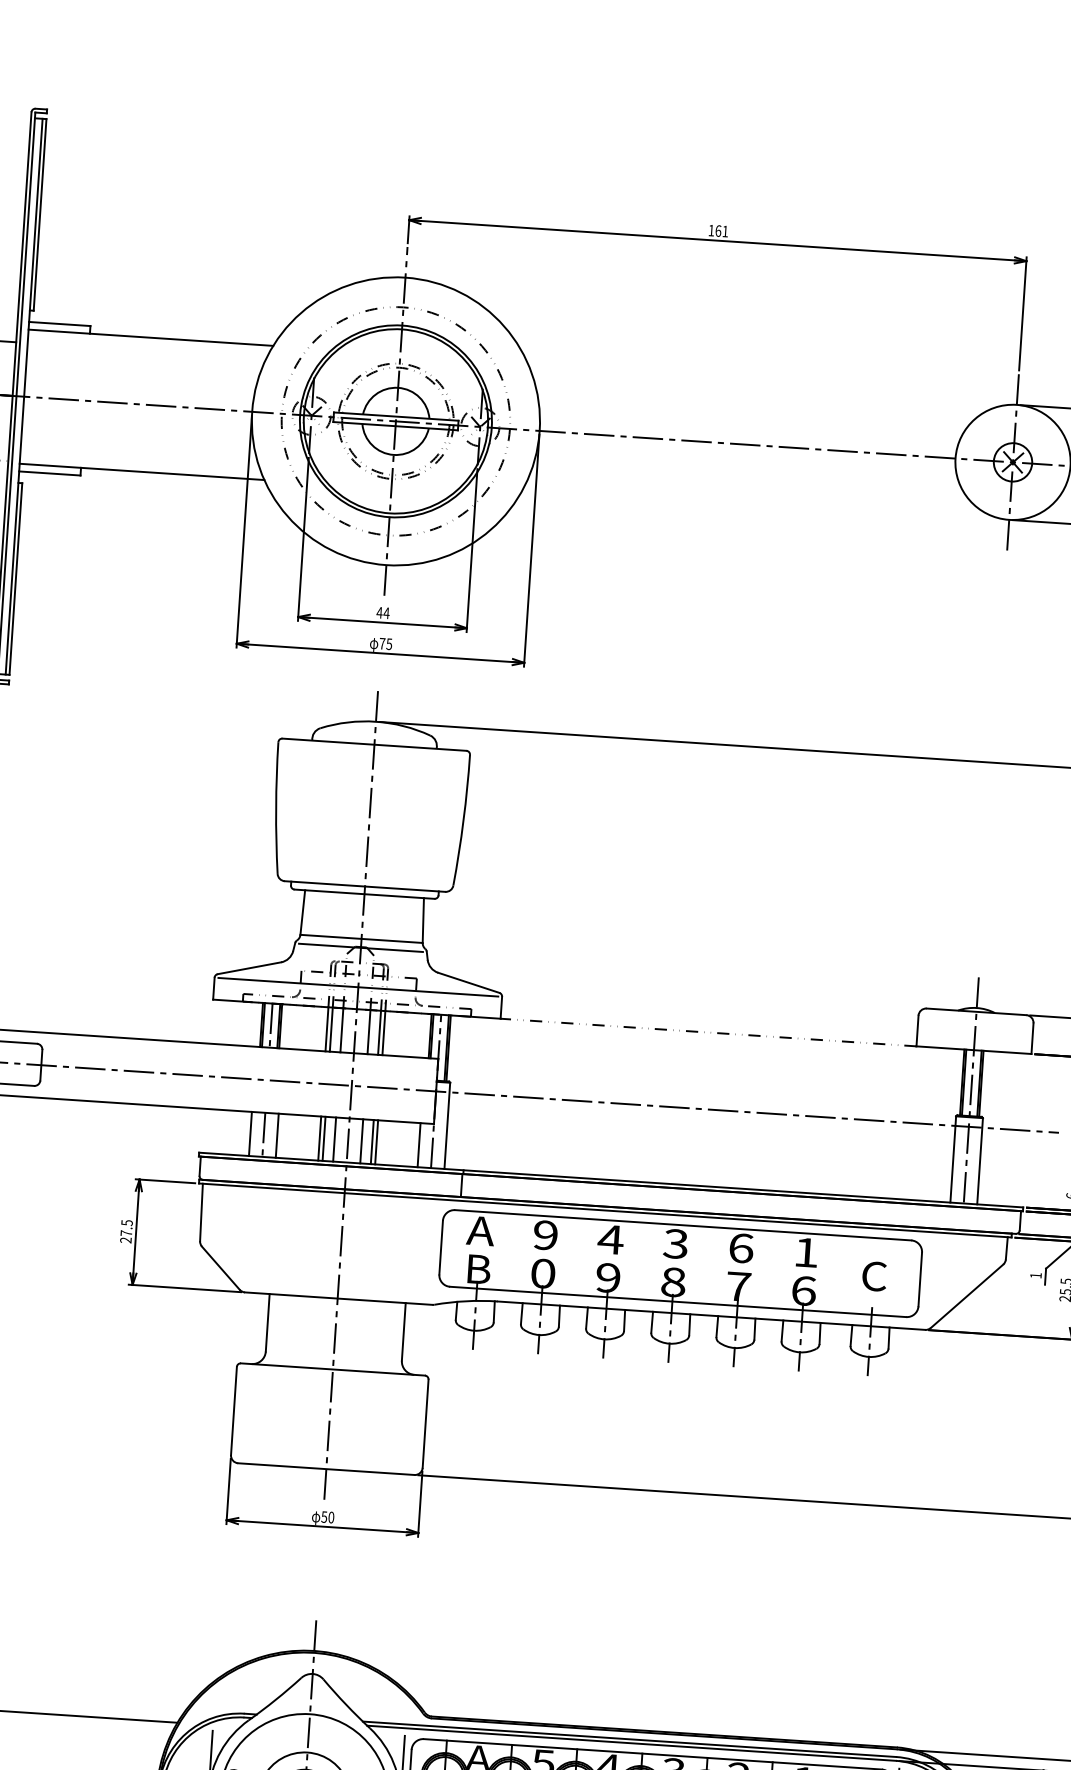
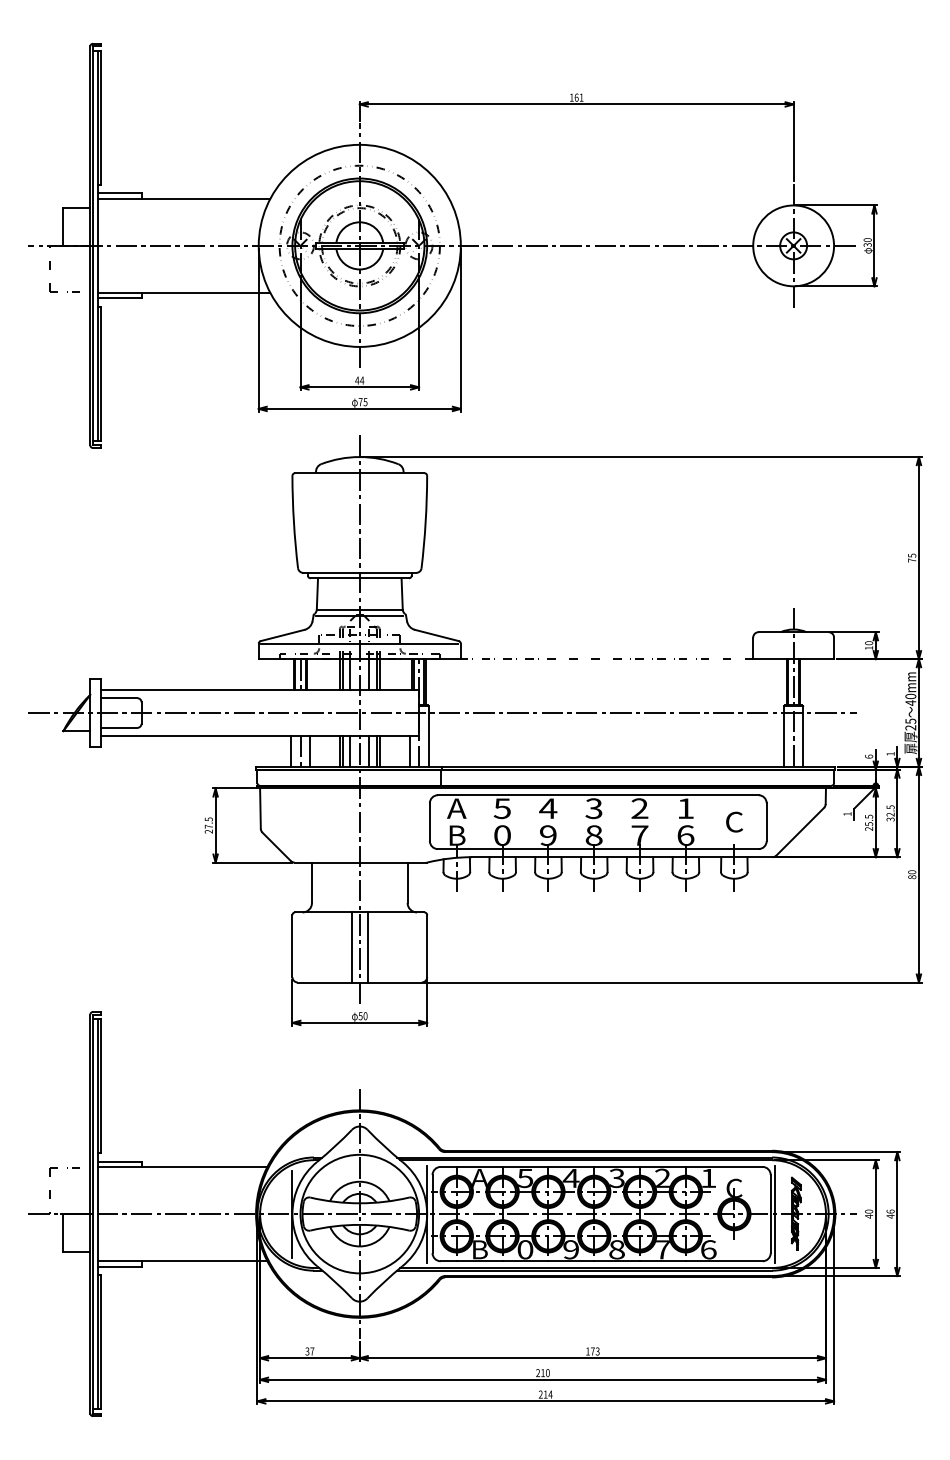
text: (544, 1235) -> (501, 808), 9 -> 5
text: (740, 1248) -> (639, 808), 6 -> 2
line: (319, 1418) -> (352, 947), added
line: (340, 1420) -> (367, 947), added

